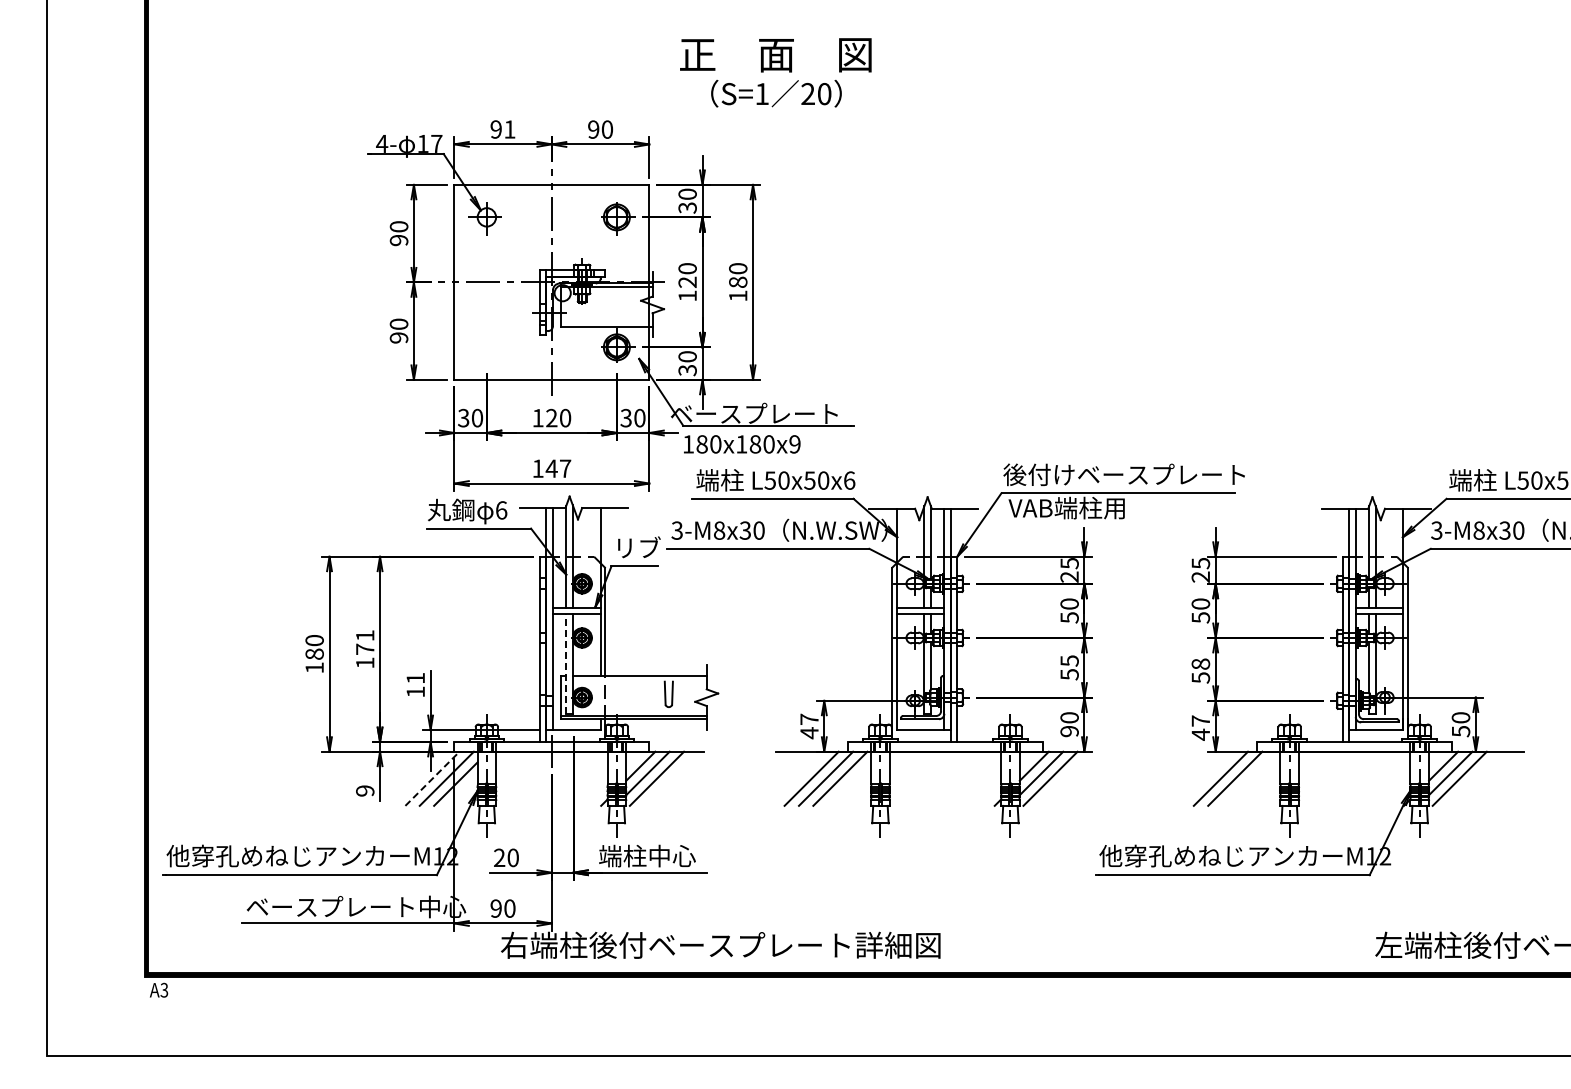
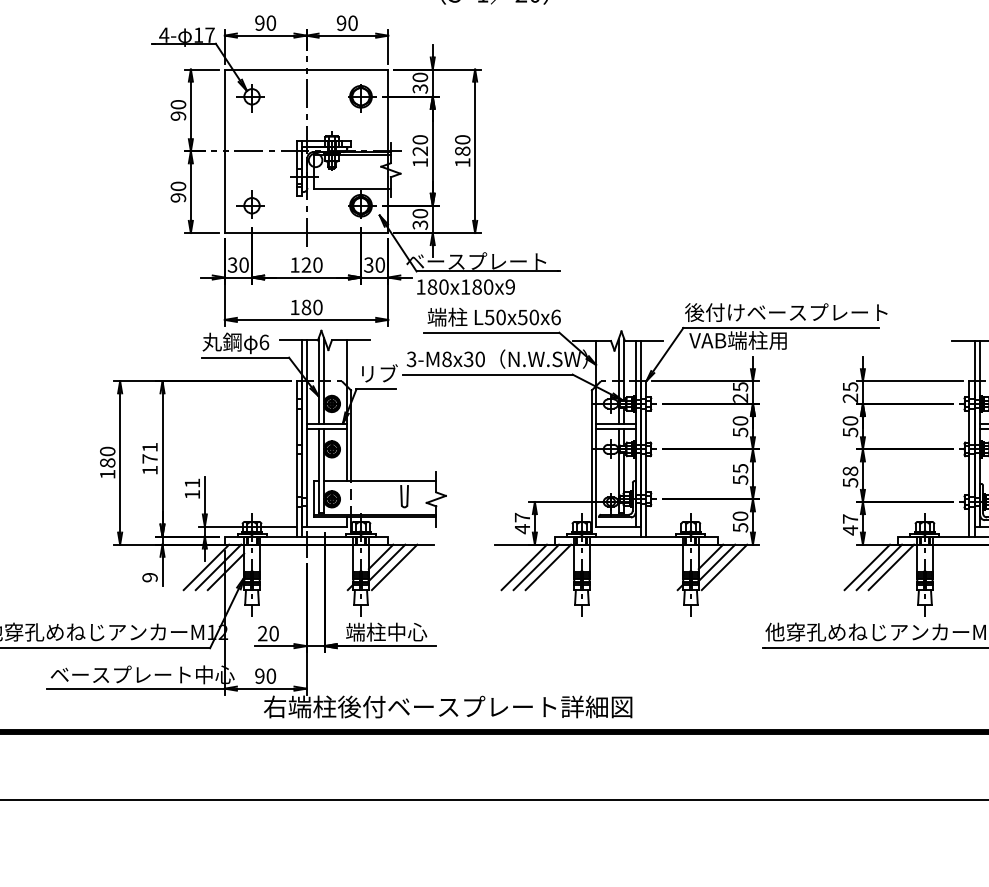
text: (509, 129) -> (271, 23), 91 -> 90
part: (484, 345) -> (250, 204), added
text: (558, 468) -> (312, 307), 147 -> 180
line: (566, 663) -> (318, 470), dashed -> solid
text: (1069, 731) -> (740, 527), 90 -> 50
line: (432, 778) -> (206, 567), dashed -> solid
line: (1249, 778) -> (891, 567), added

